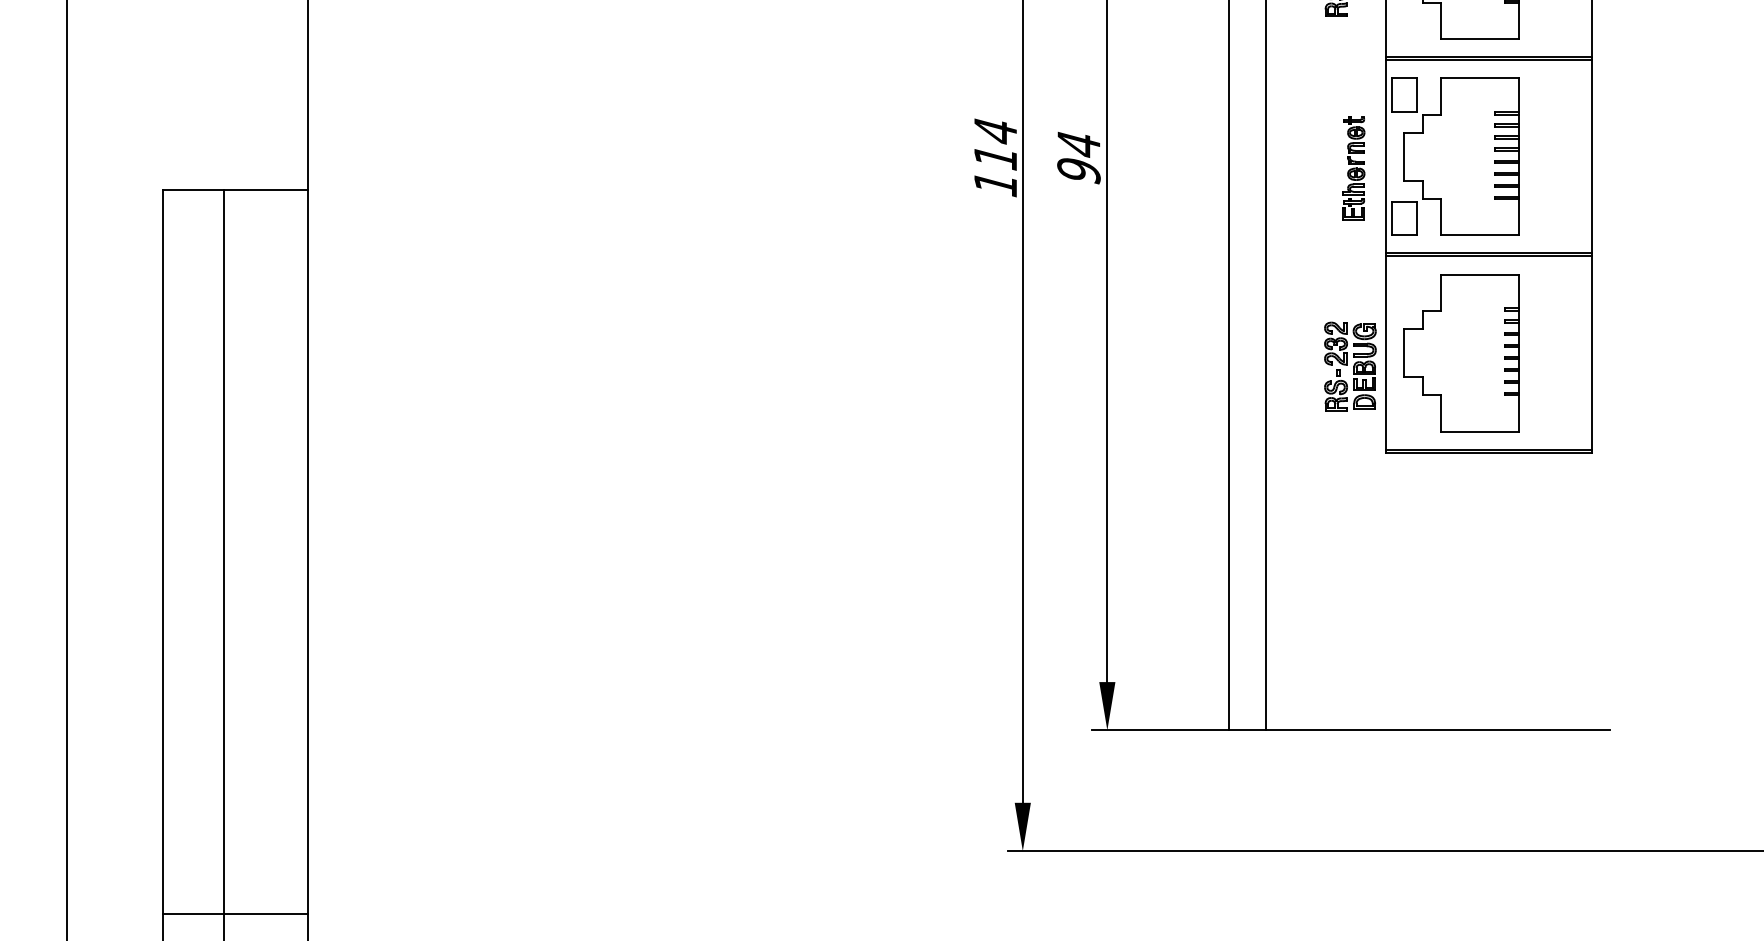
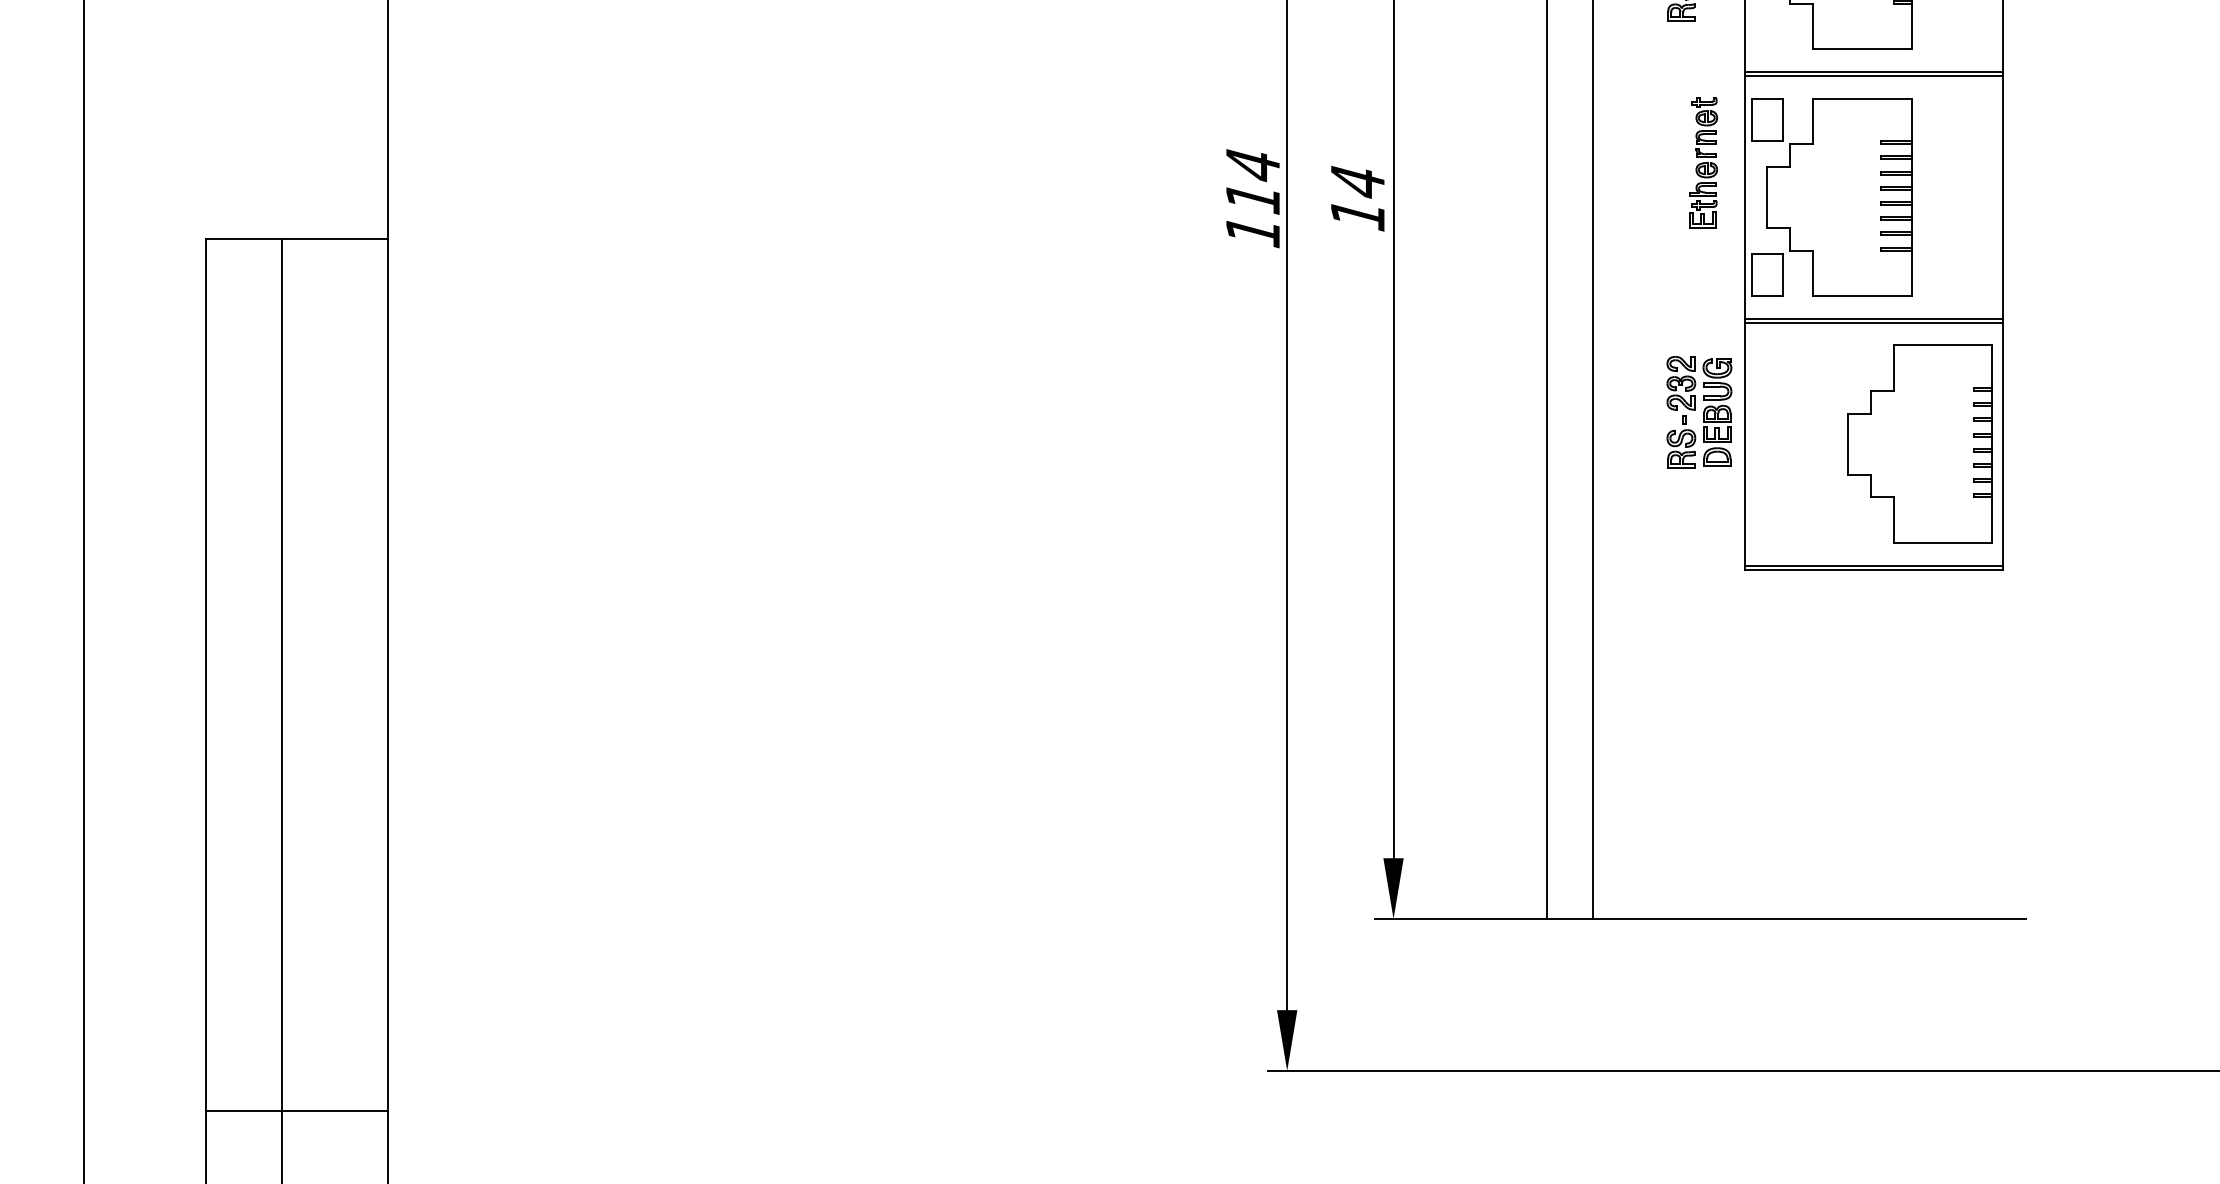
part: (1353, 168) -> (1703, 162), moved
text: (1078, 171) -> (1357, 215), 94 -> 14
part: (1461, 353) -> (1919, 444), moved
part: (1350, 366) -> (1699, 412), moved
line: (235, 914) -> (296, 1111), moved

